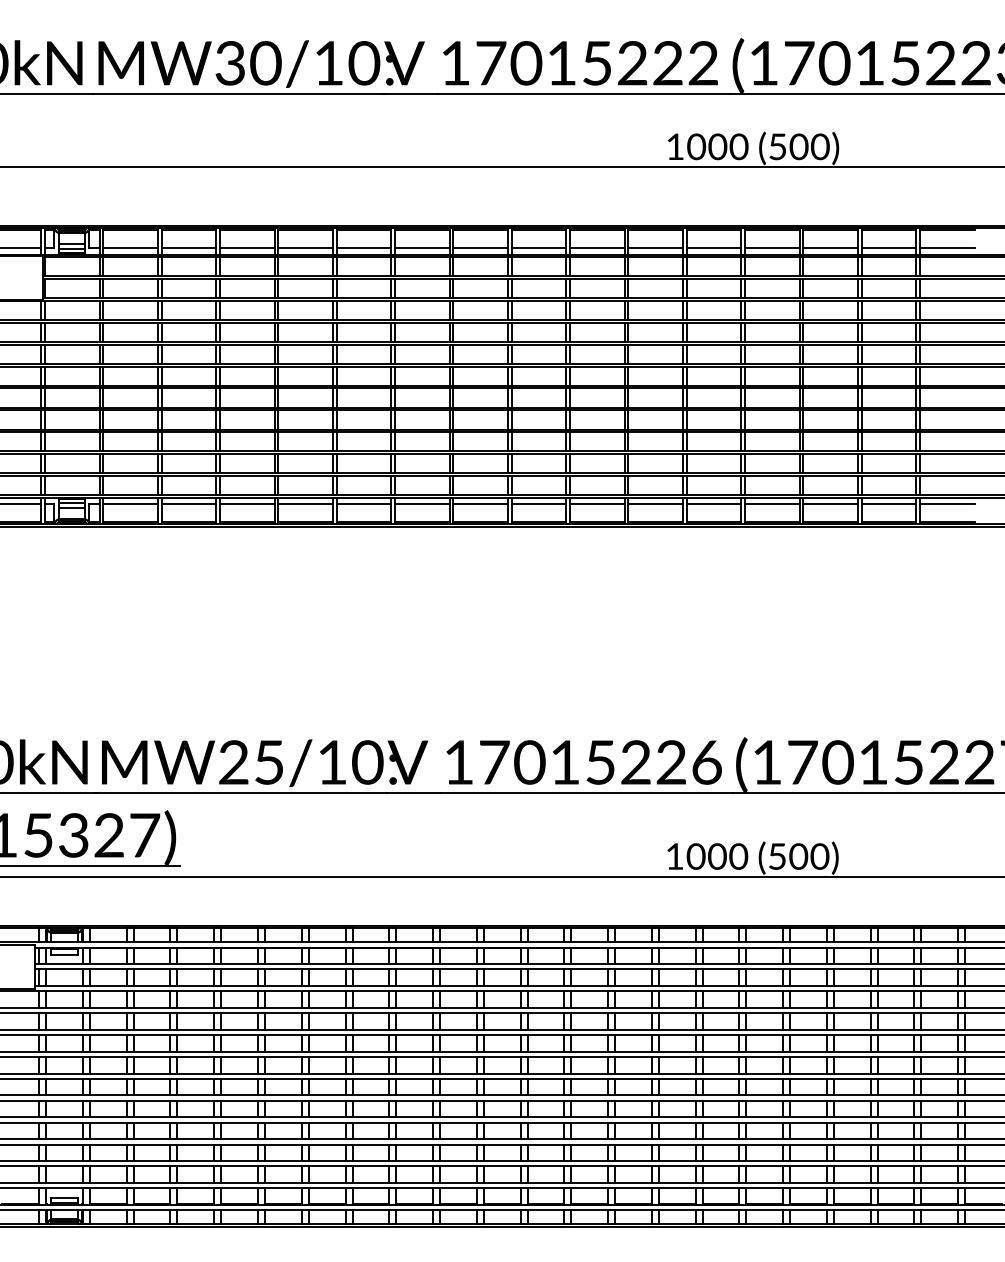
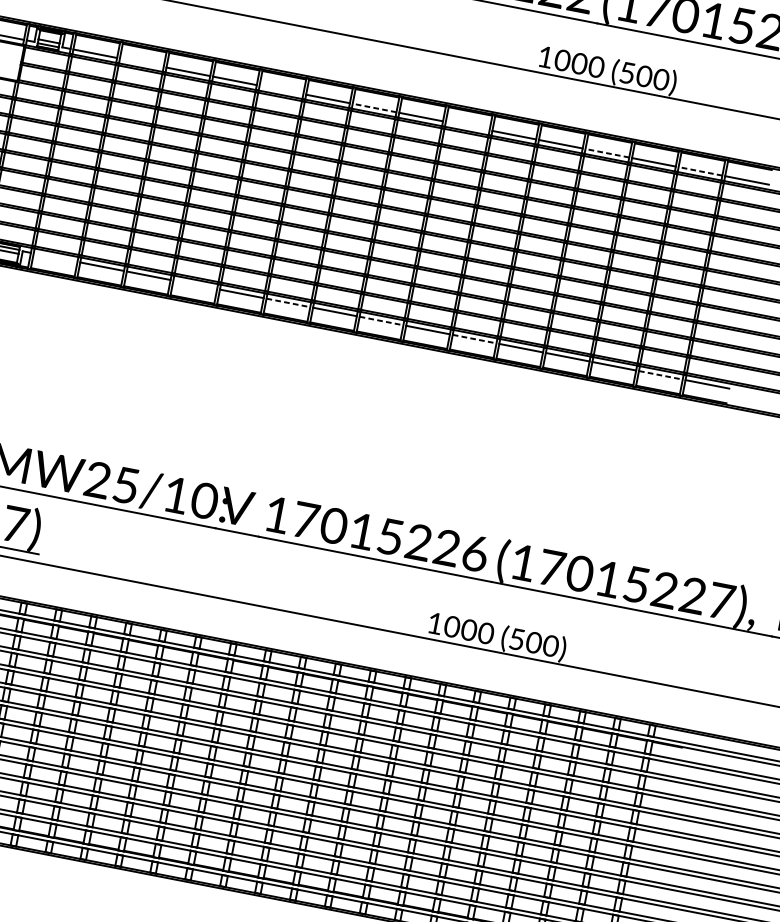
line: (188, 248) -> (141, 62), removed
line: (363, 248) -> (281, 89), removed
line: (480, 248) -> (374, 108), solid -> dashed
line: (596, 248) -> (467, 126), removed
line: (771, 248) -> (606, 153), solid -> dashed
line: (888, 248) -> (700, 171), solid -> dashed
line: (130, 503) -> (55, 257), removed
line: (305, 503) -> (195, 284), removed
line: (422, 503) -> (288, 302), solid -> dashed
line: (539, 503) -> (381, 320), solid -> dashed
line: (656, 503) -> (475, 338), solid -> dashed
line: (889, 503) -> (661, 375), solid -> dashed

